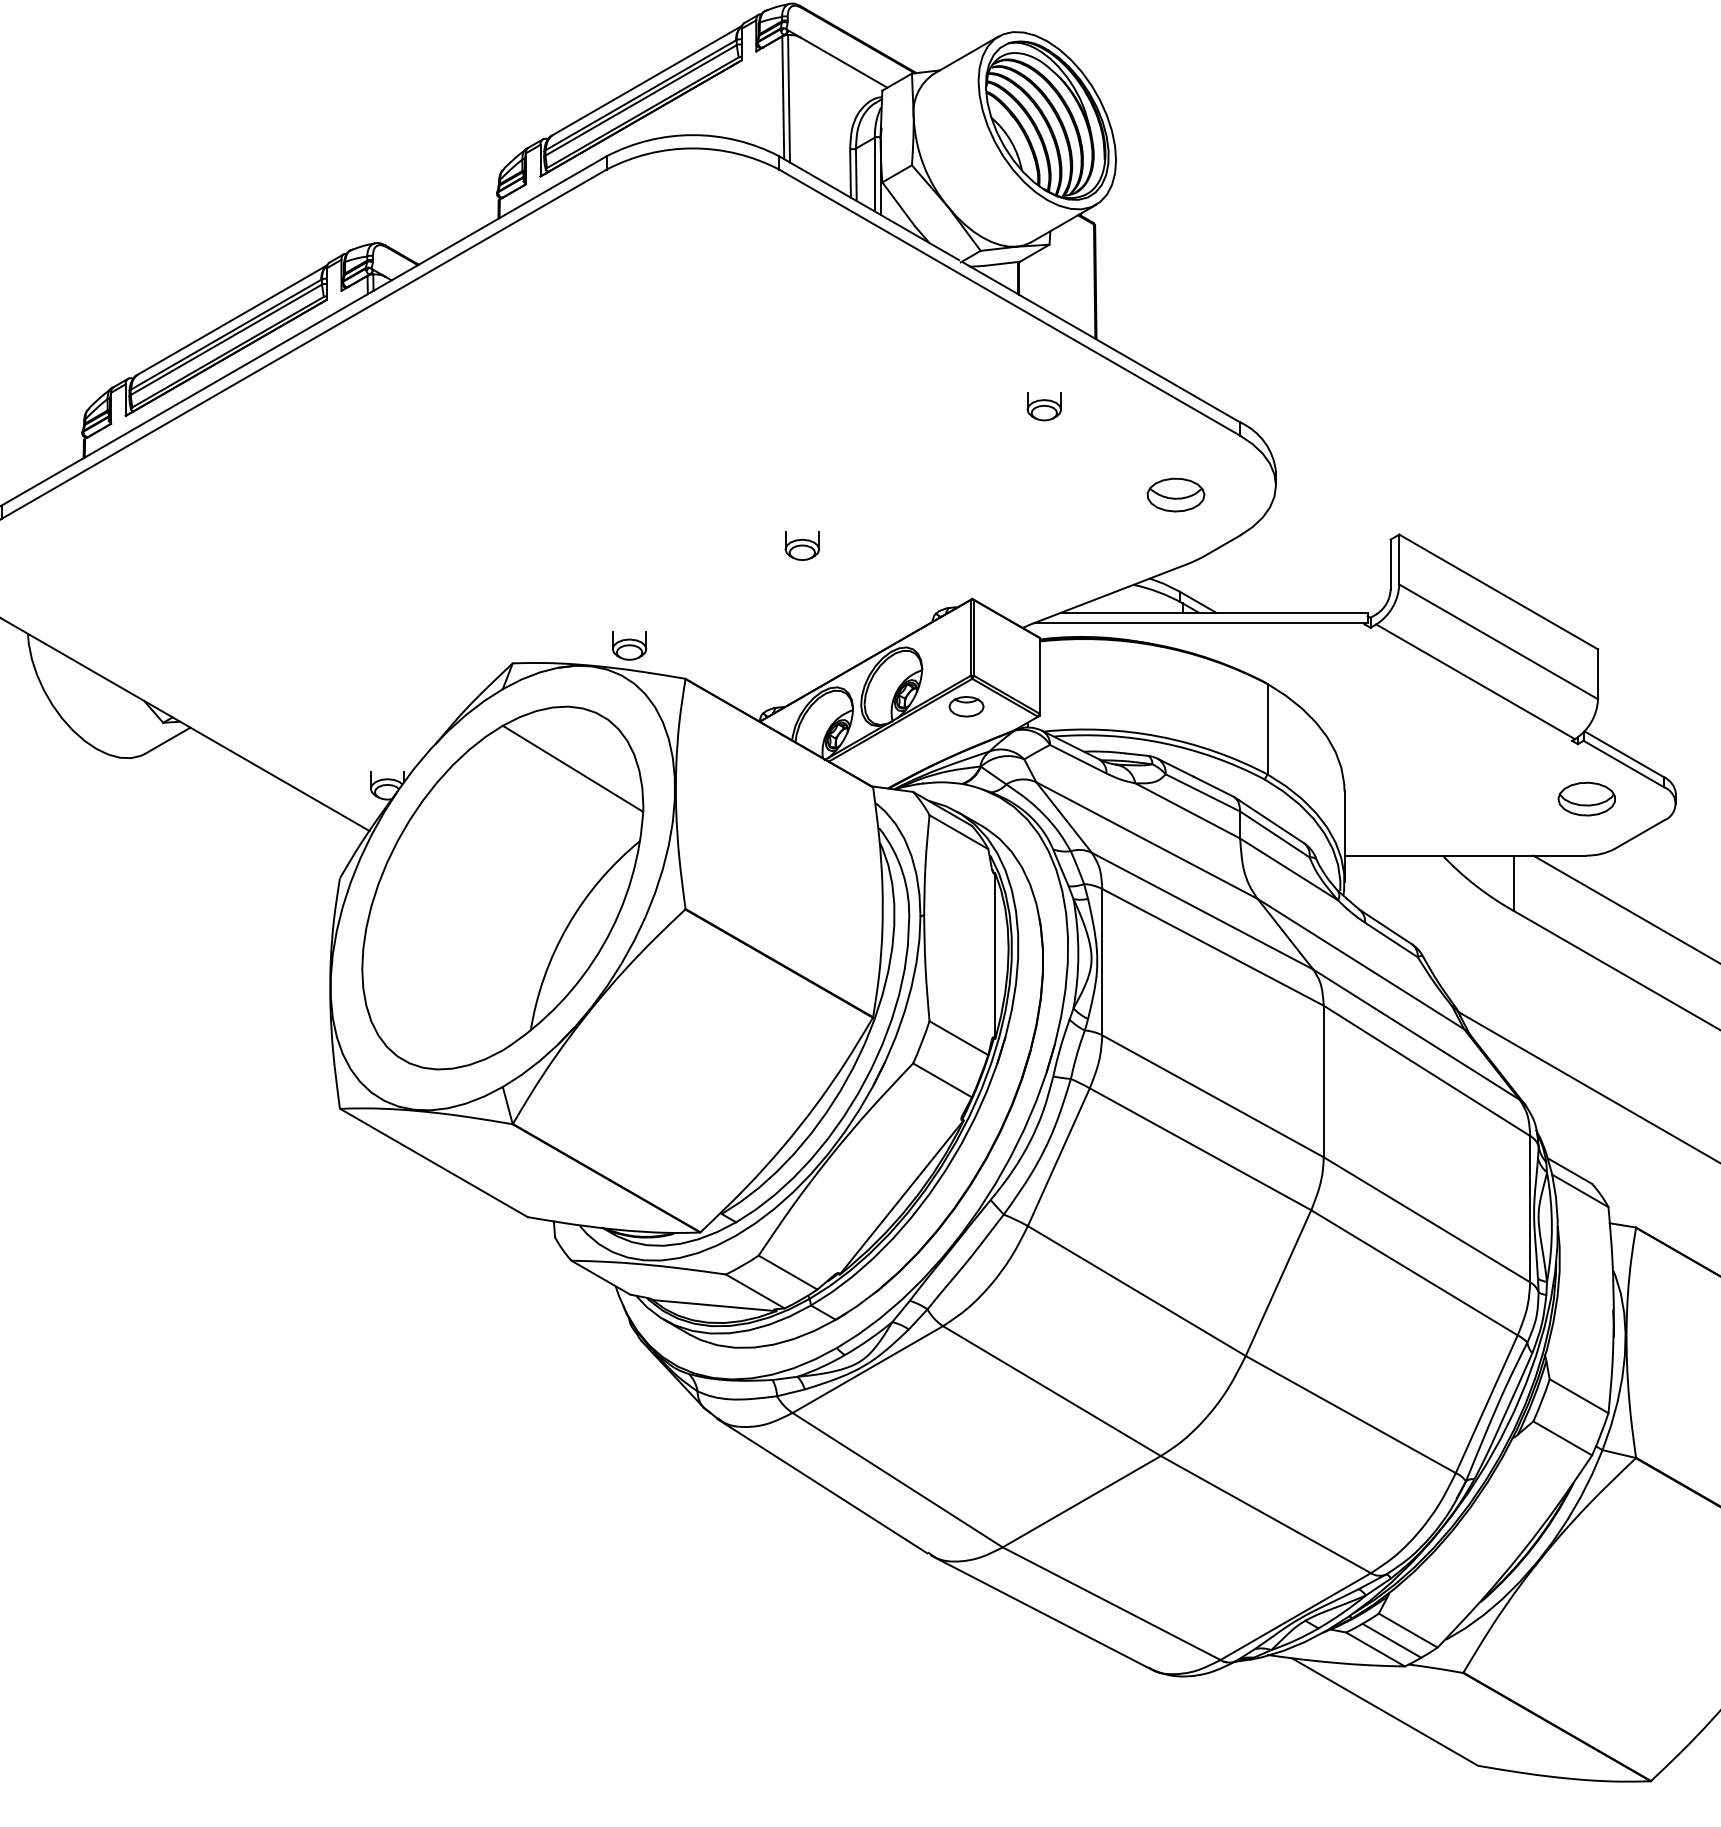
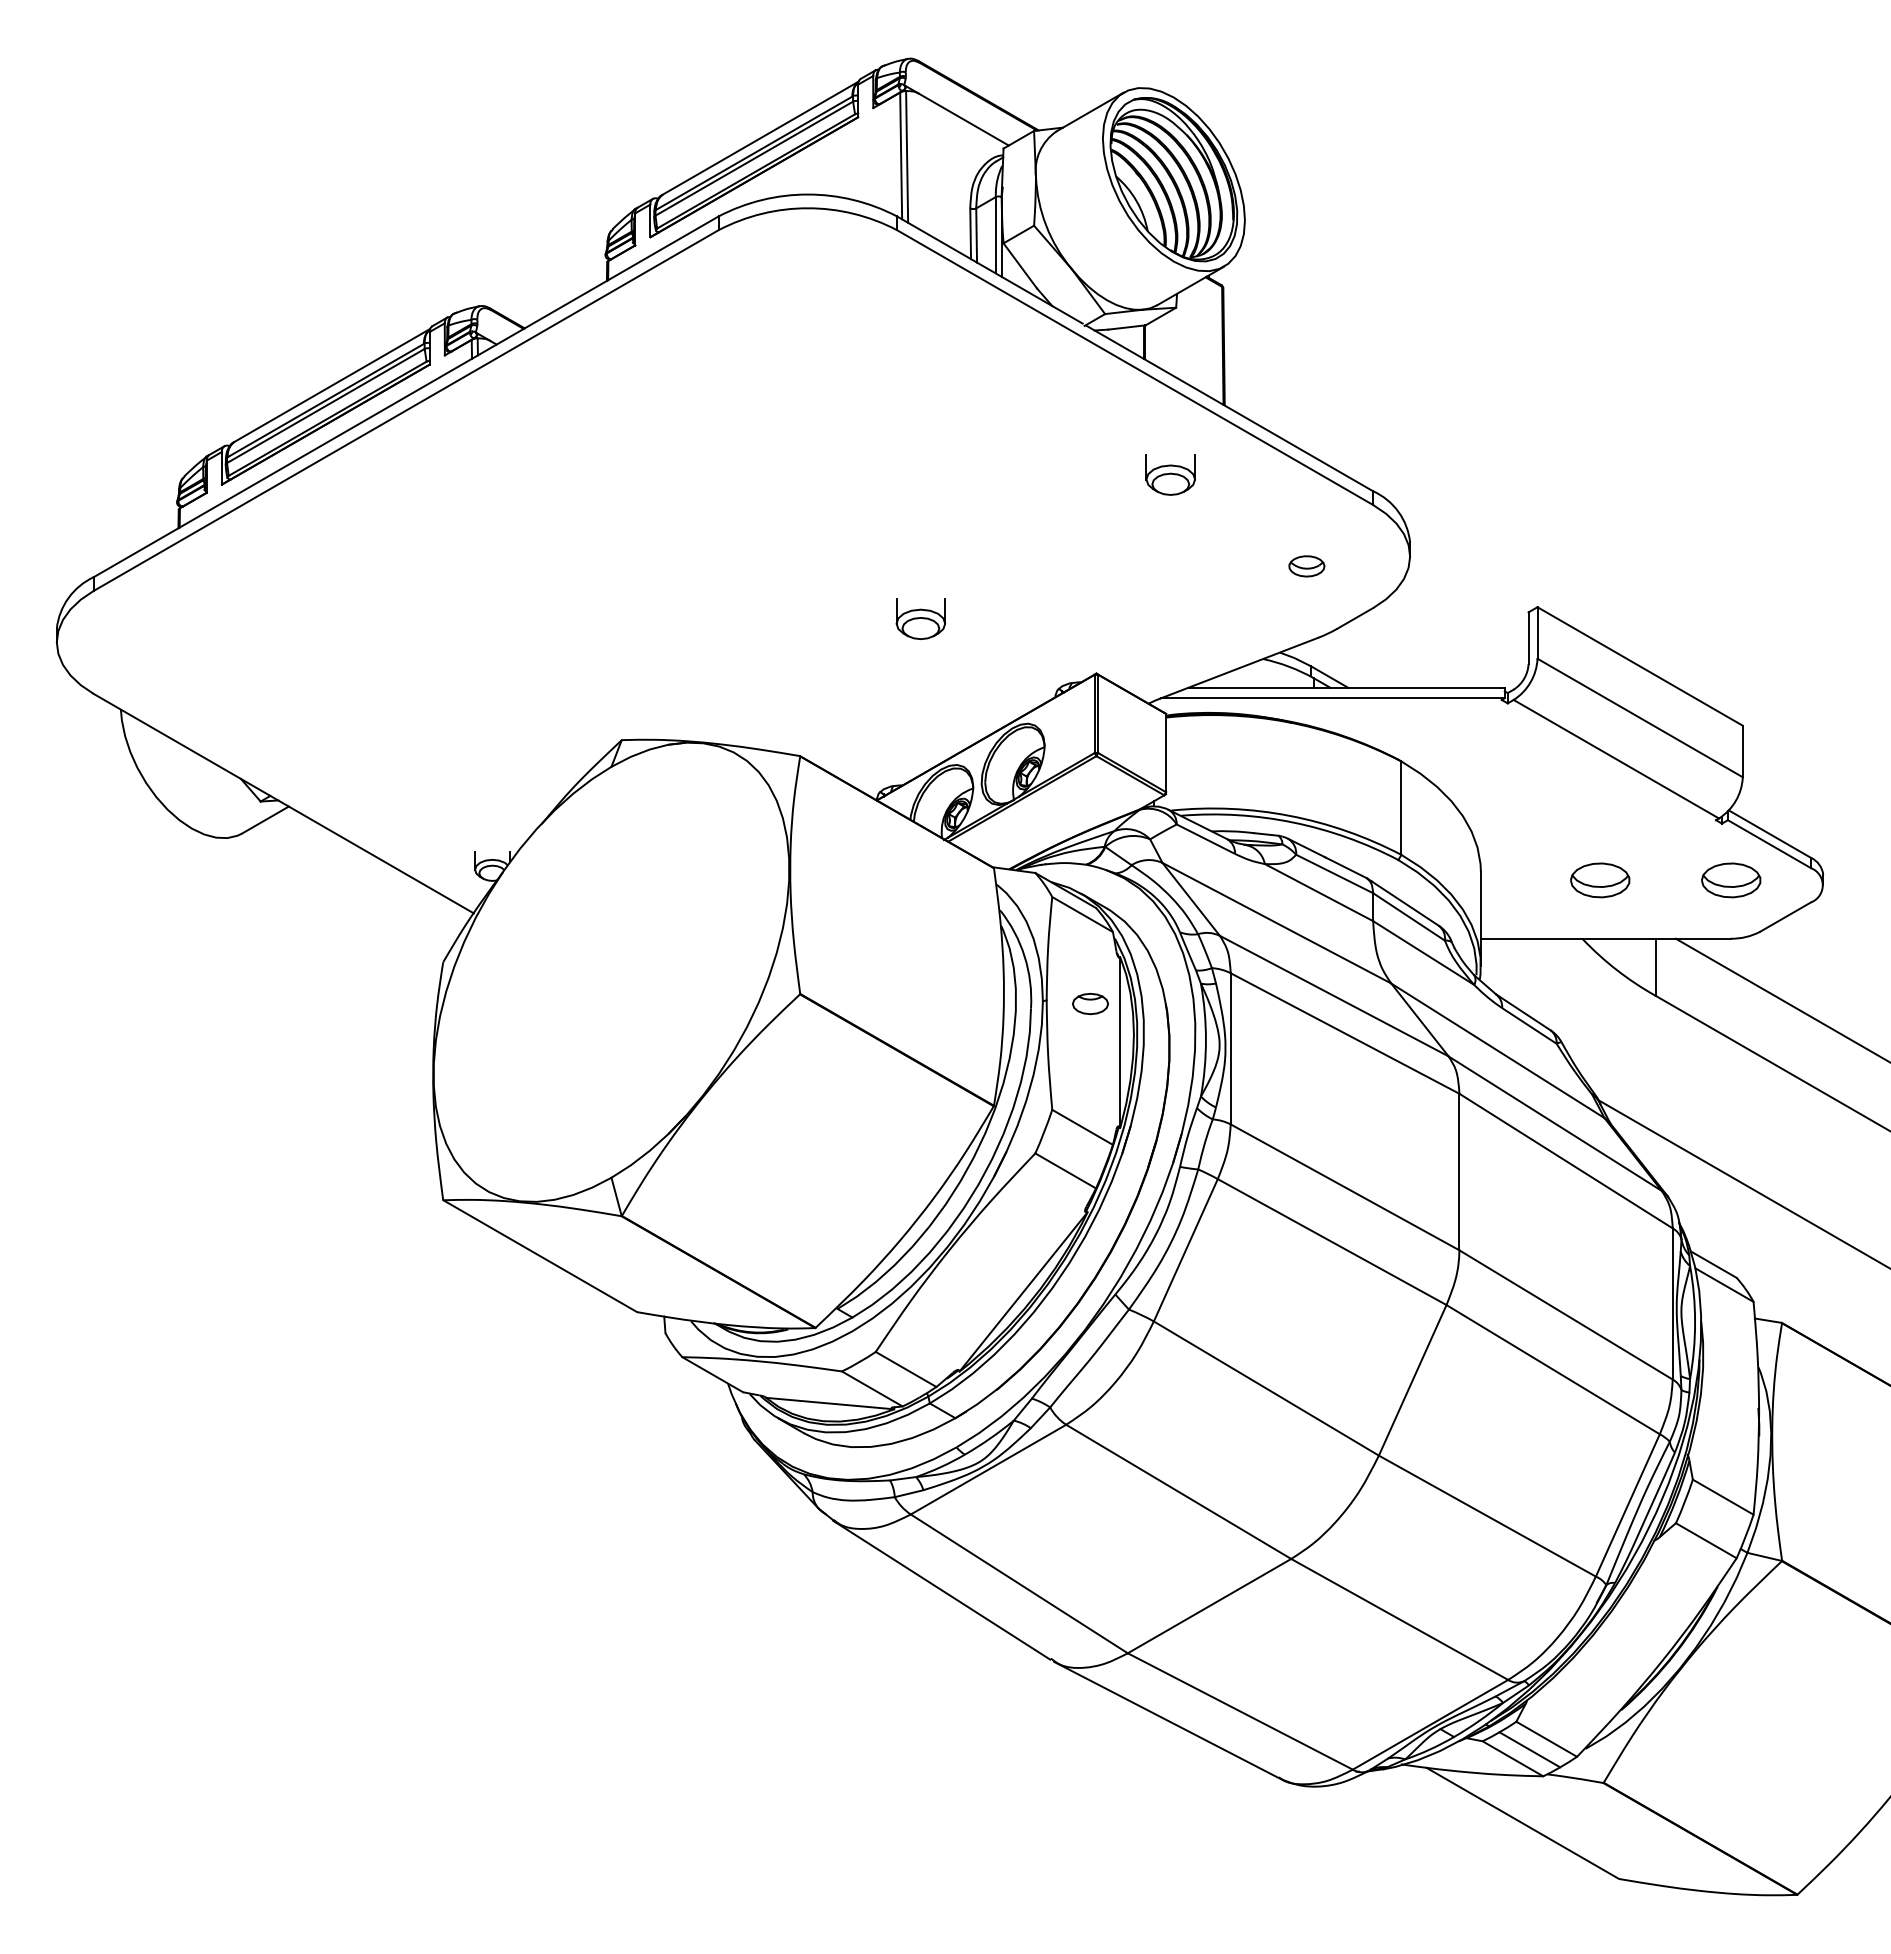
part: (1044, 406) -> (1170, 474), size x1.4
part: (1175, 495) -> (1306, 566), size x0.6
part: (801, 546) -> (920, 619), size x1.4
part: (629, 646) -> (742, 722), removed
part: (966, 706) -> (1090, 1003), moved
part: (1460, 799) -> (1600, 880), added
part: (502, 888) -> (611, 972), removed

